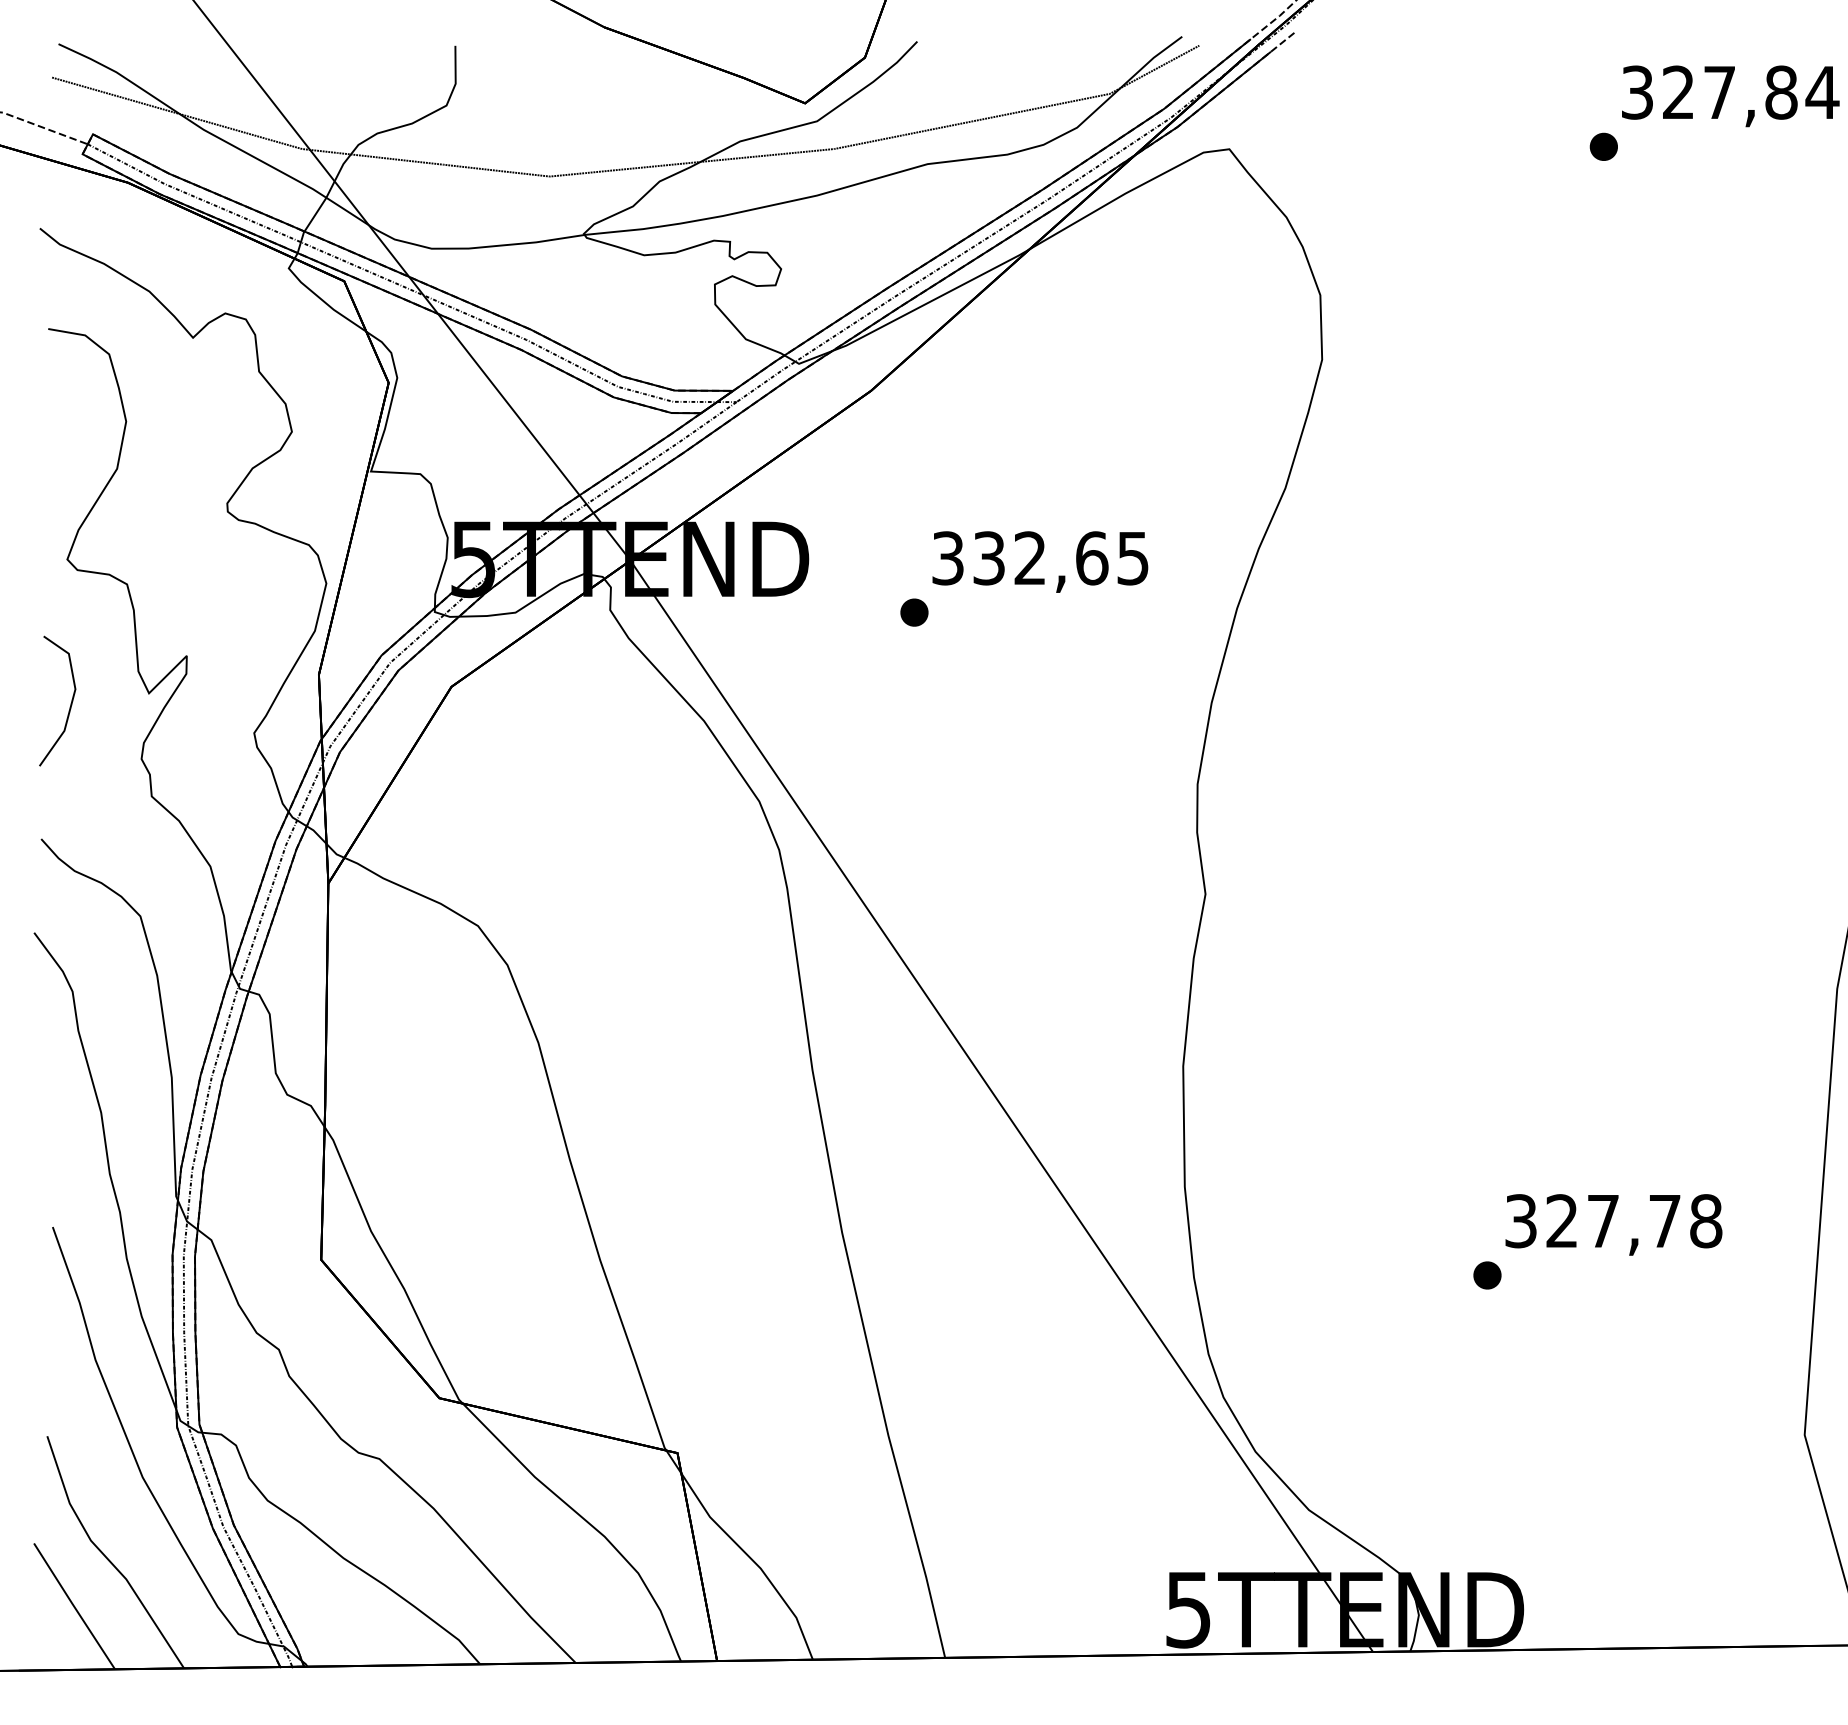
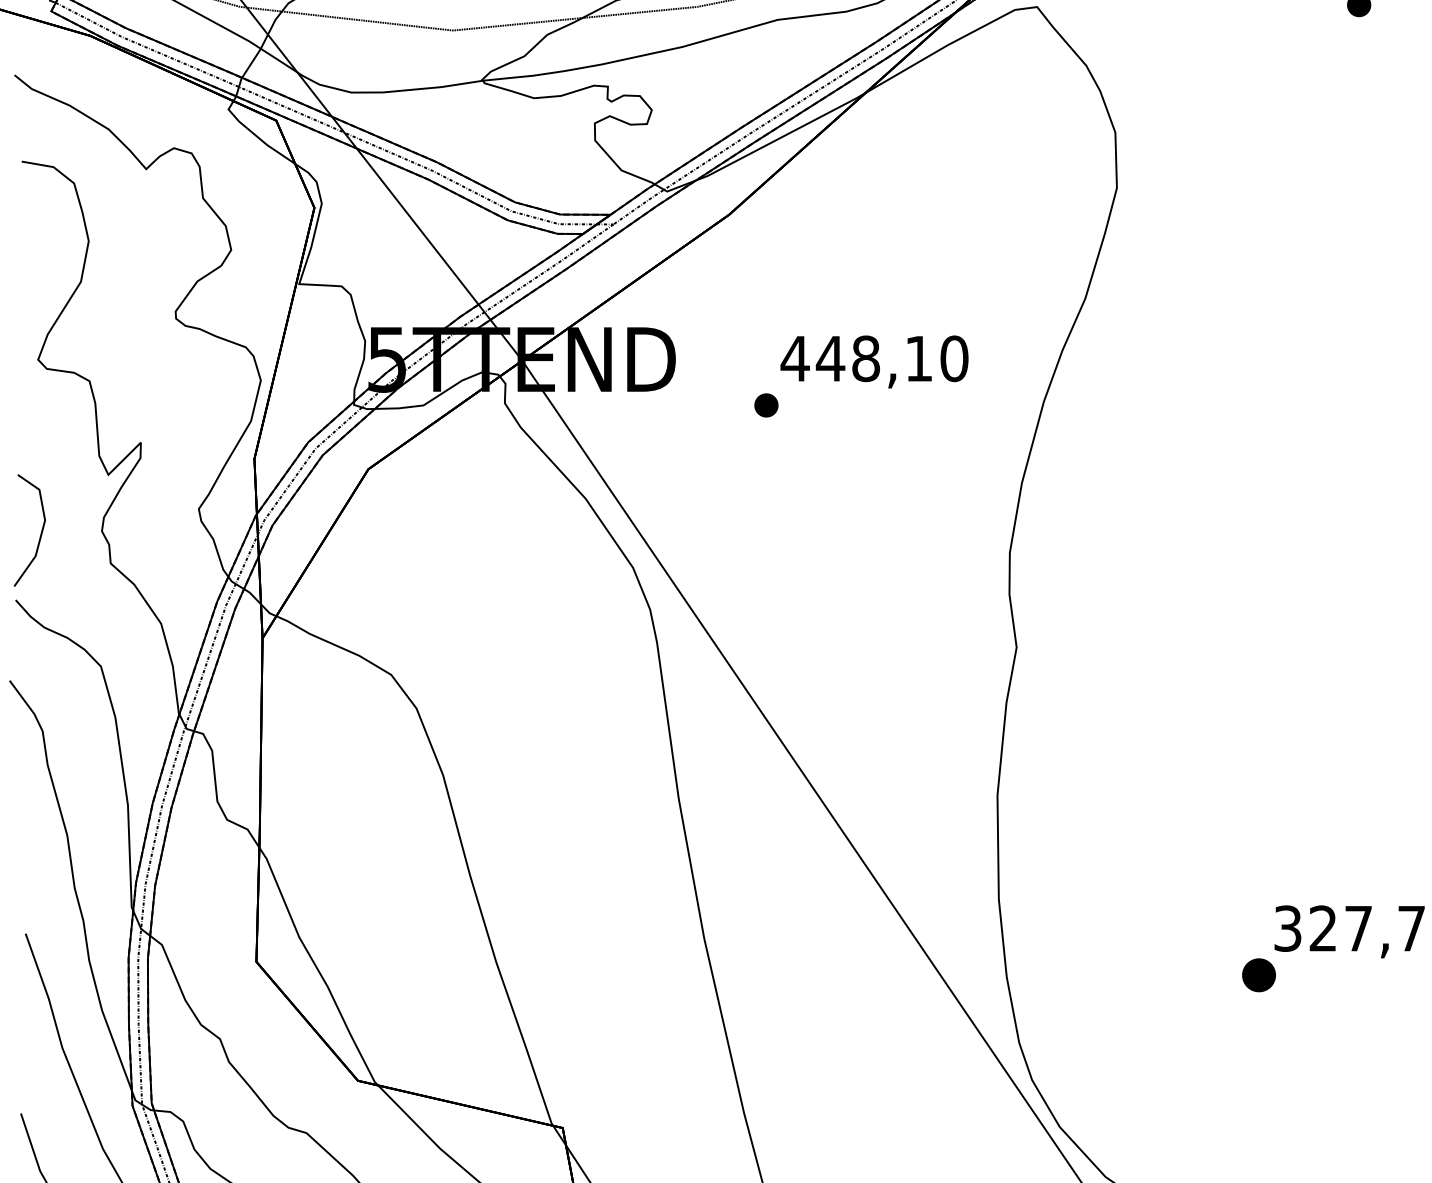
text: (1039, 558) -> (873, 358), 332,65 -> 448,10
line: (70, 703) -> (40, 532), moved
part: (1487, 1275) -> (1259, 975), size x1.4

